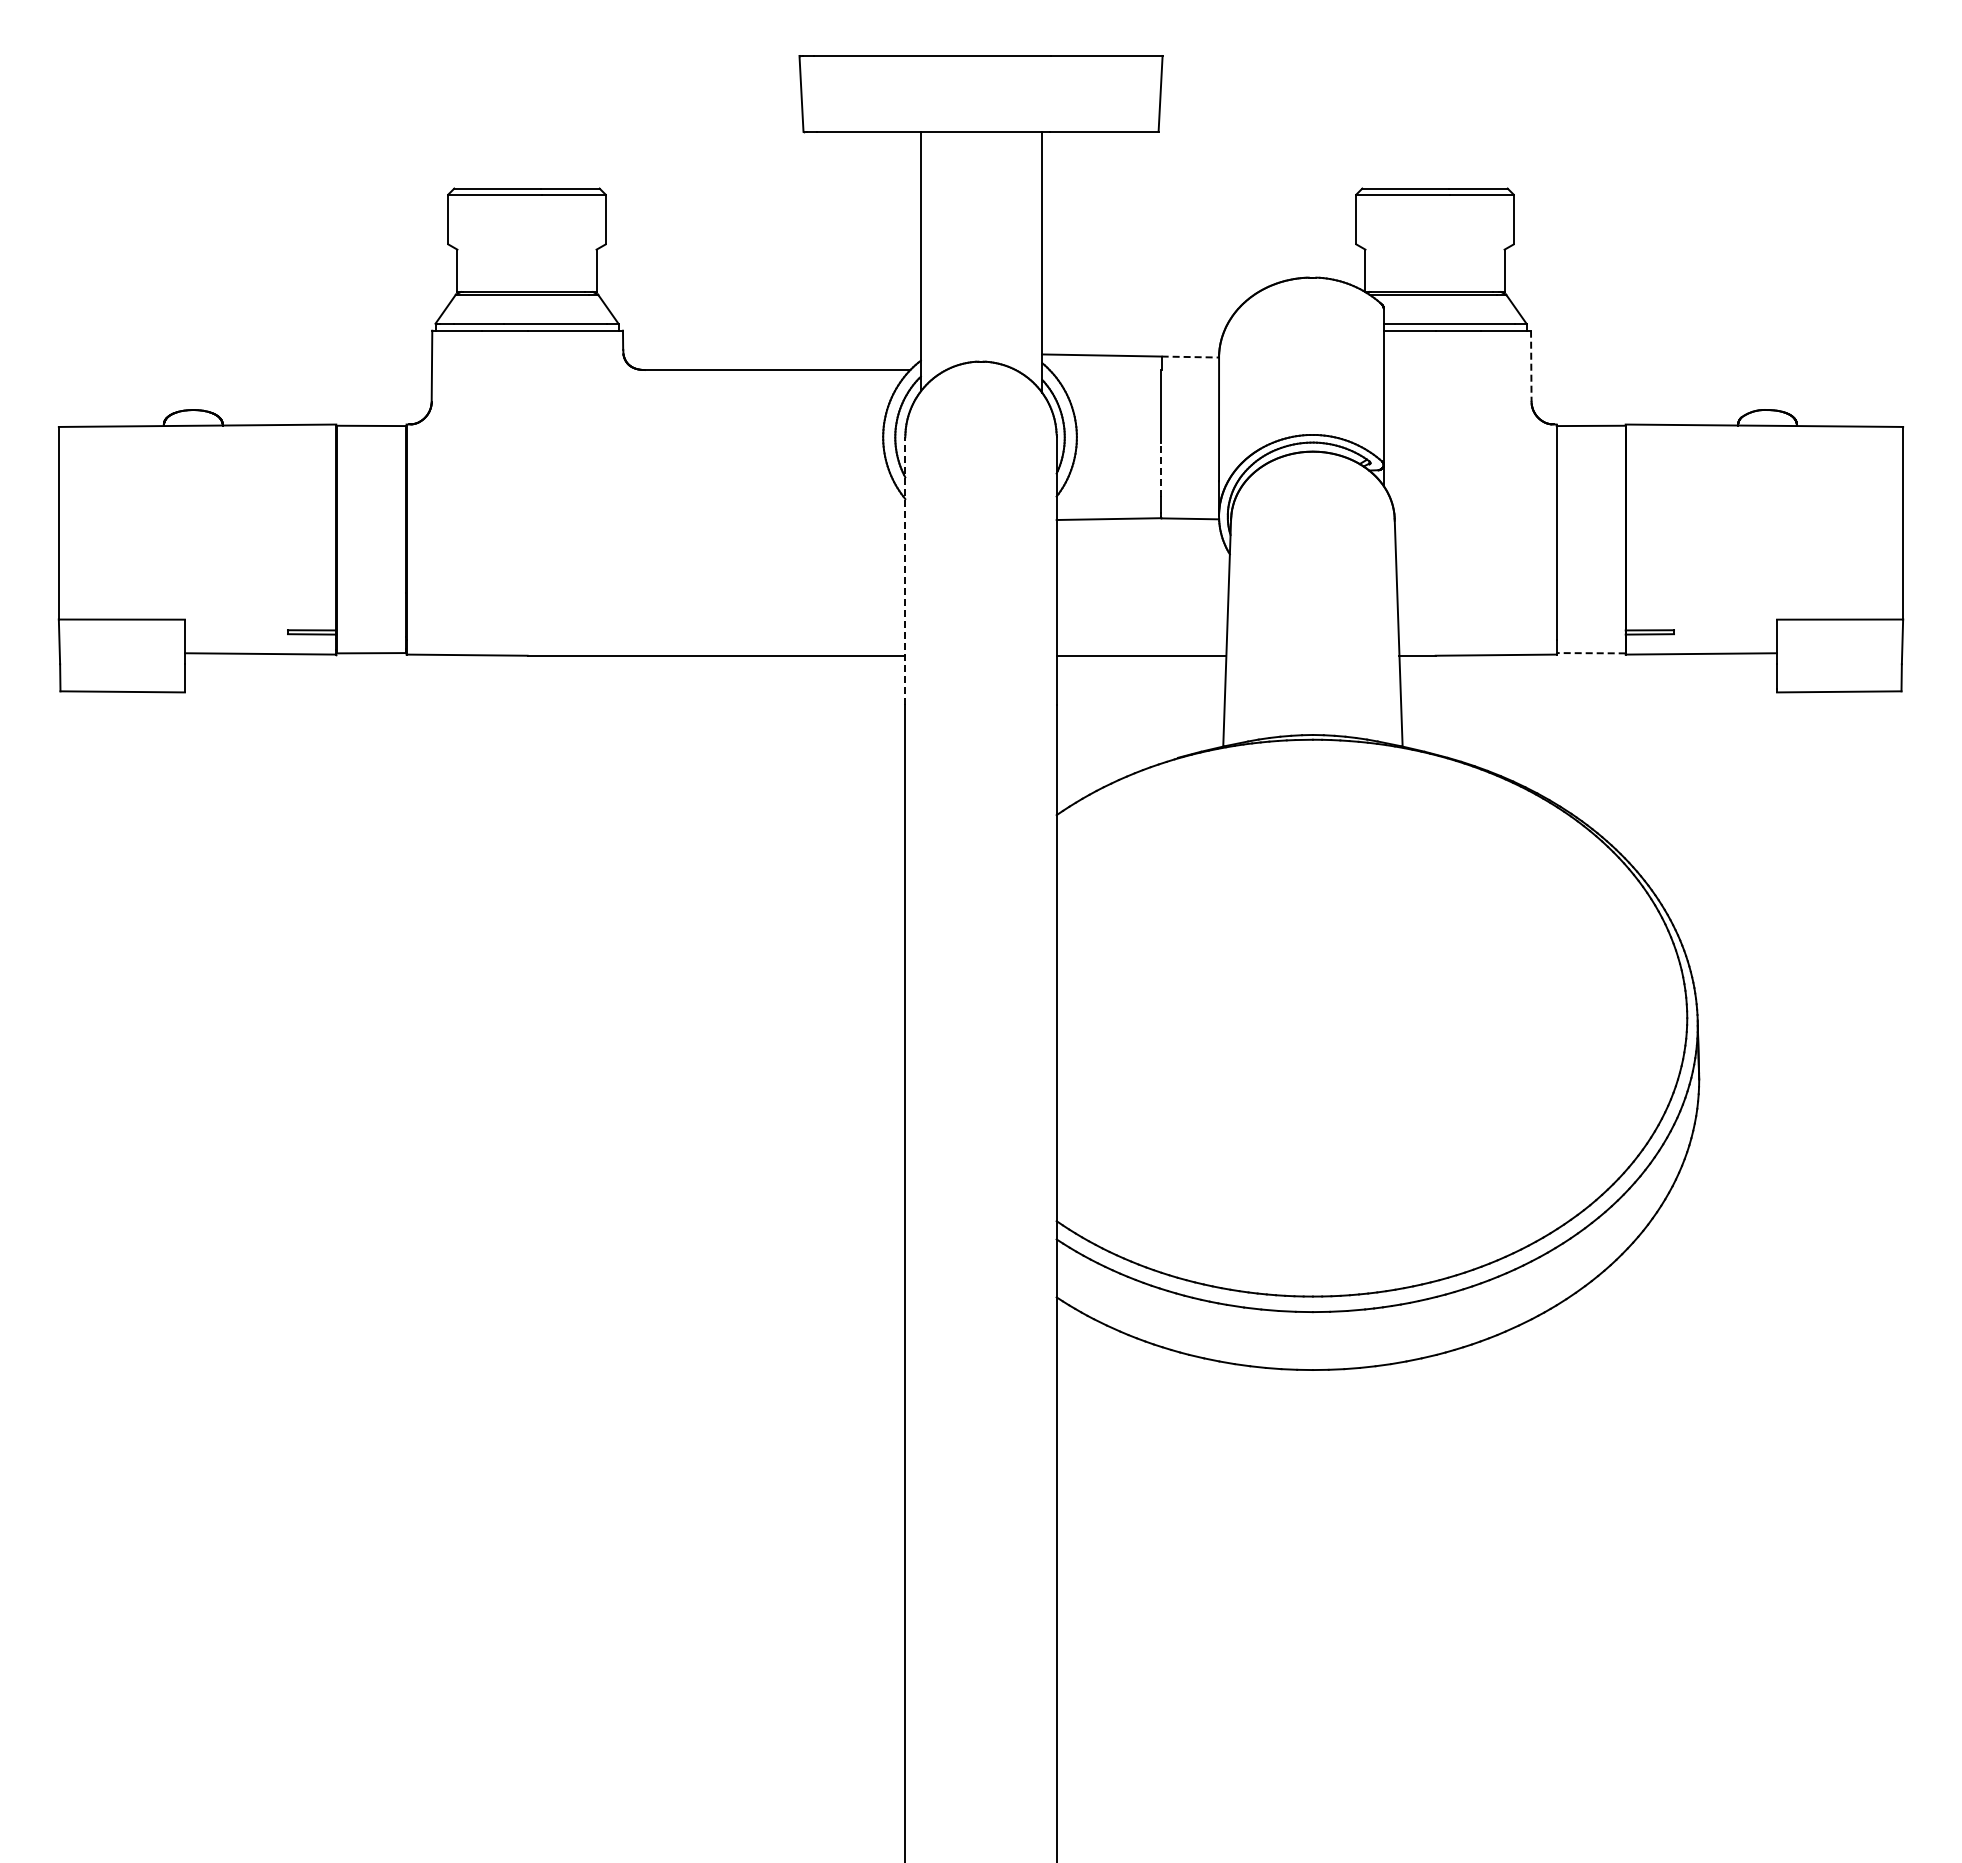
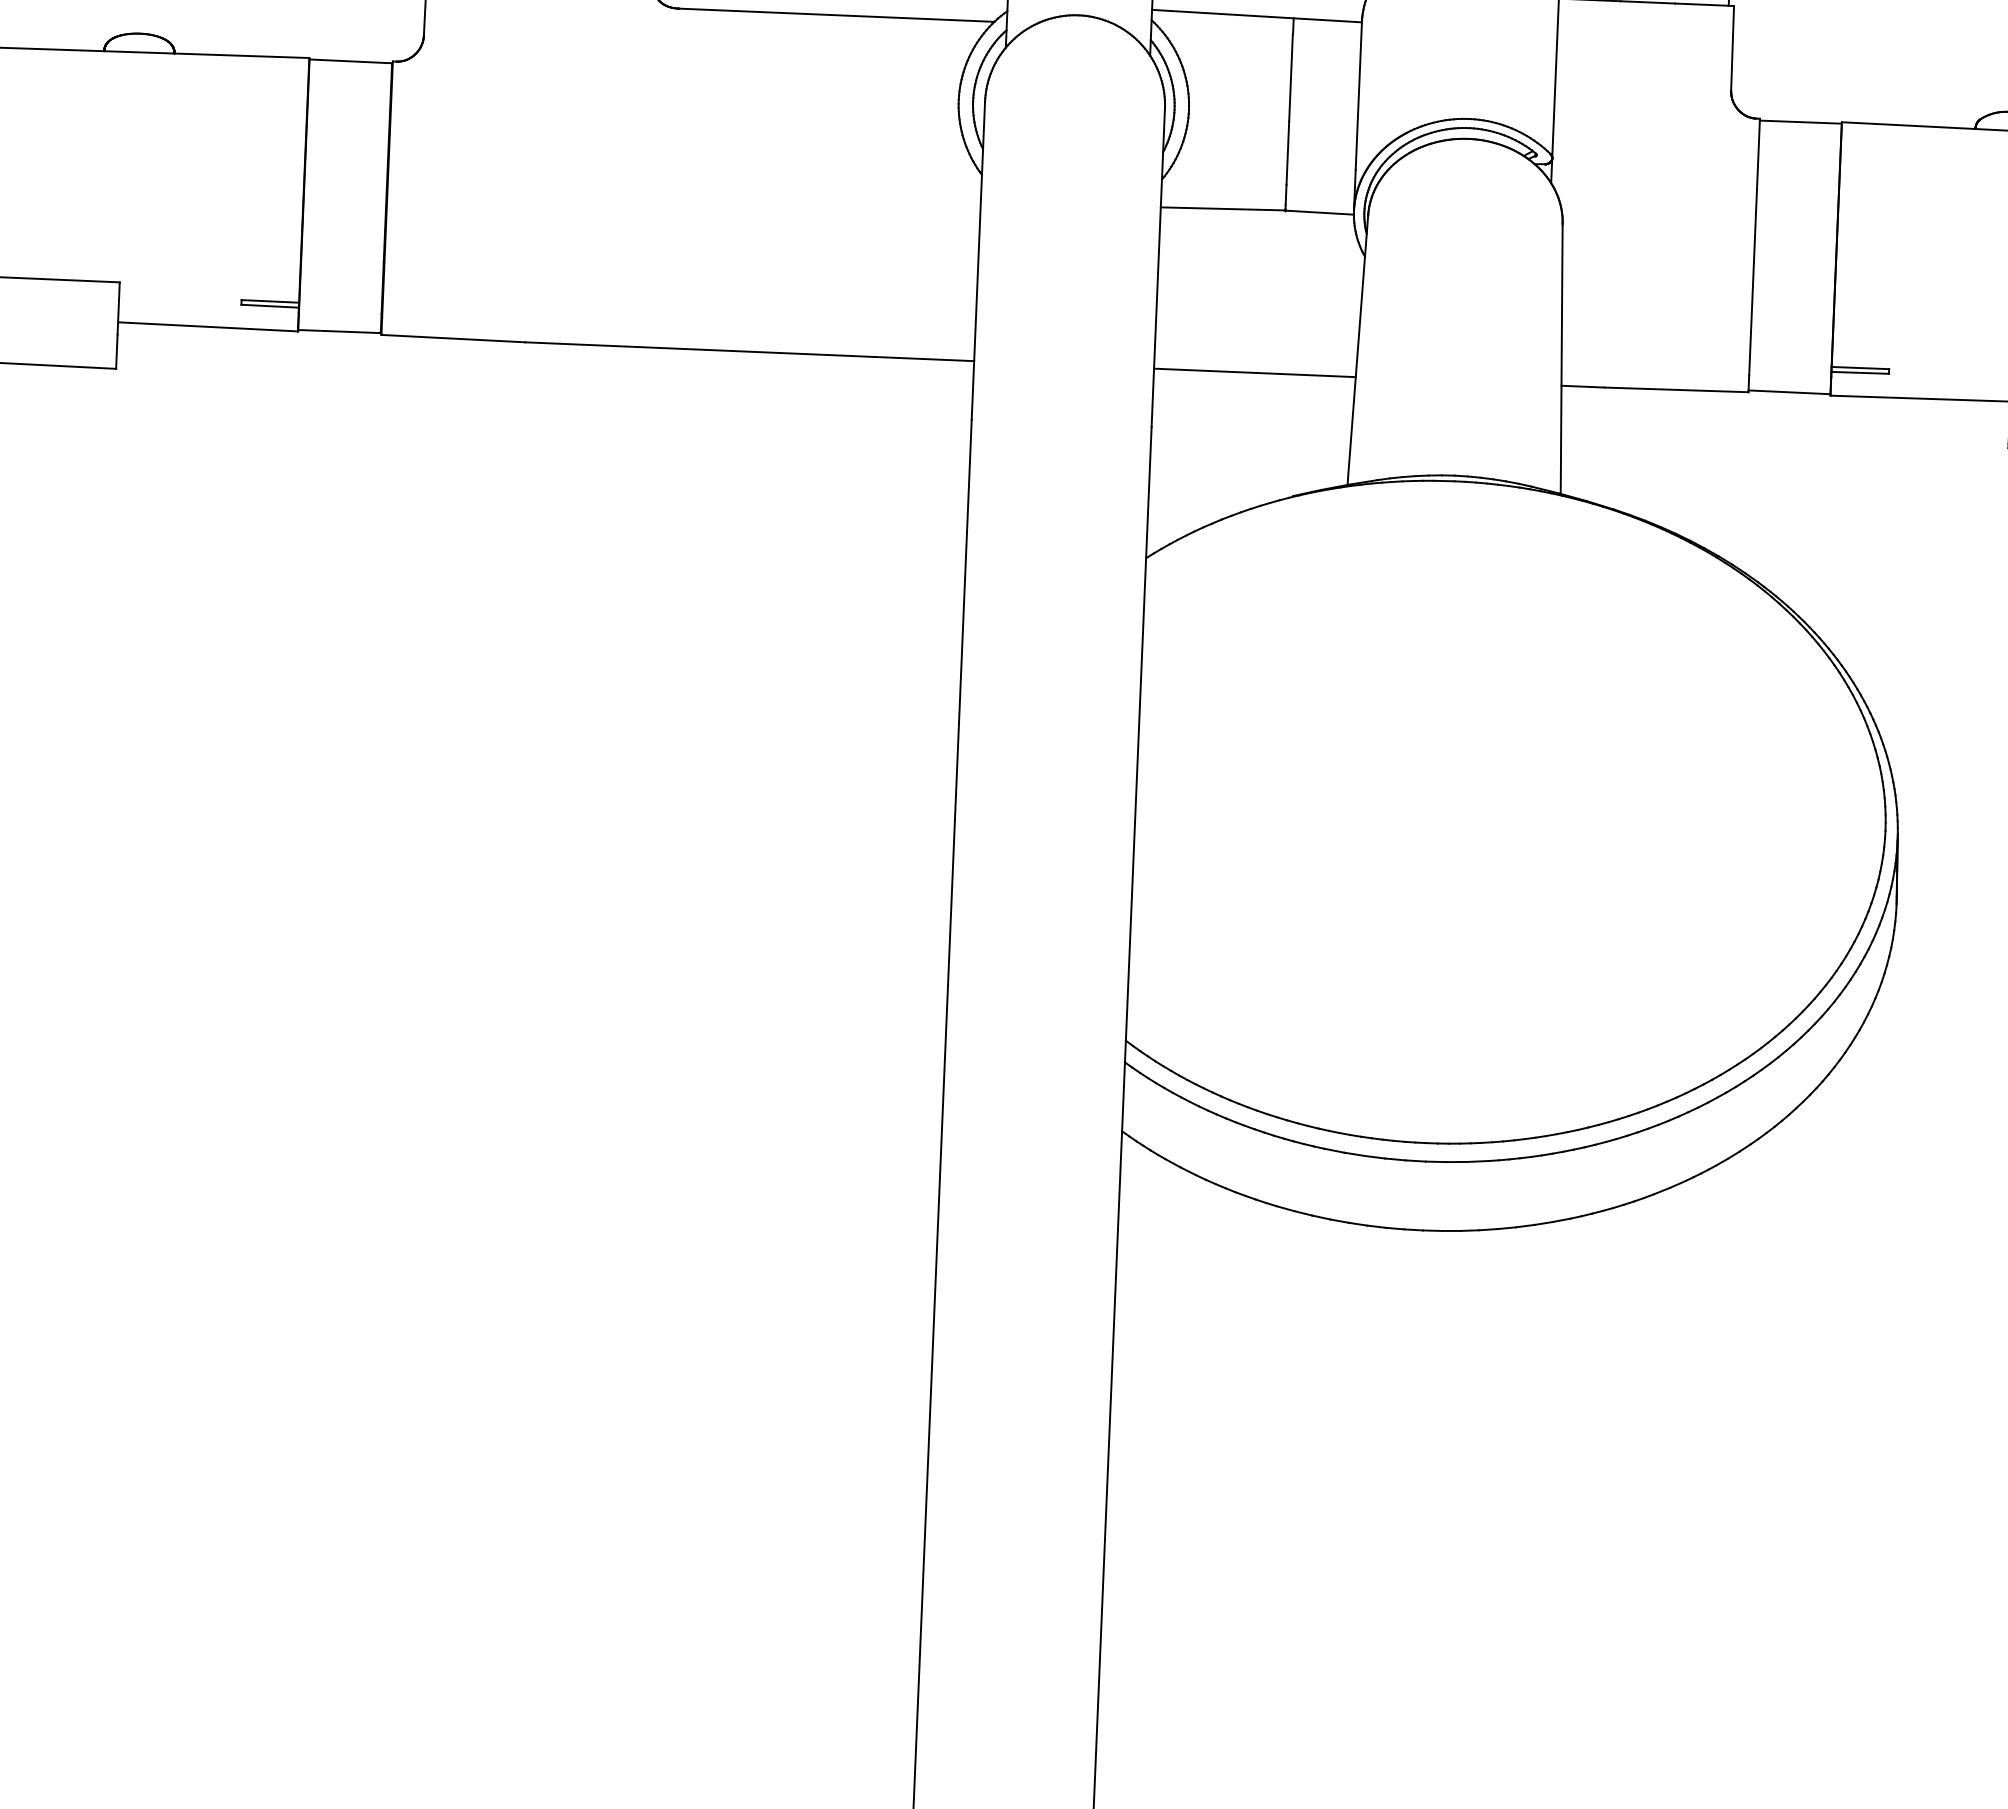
line: (1190, 357) -> (1327, 20), dashed -> solid
line: (1531, 366) -> (1732, 48), dashed -> solid
line: (1161, 470) -> (1287, 153), dashed -> solid
line: (905, 571) -> (978, 261), dashed -> solid
line: (1590, 653) -> (1788, 392), dashed -> solid

